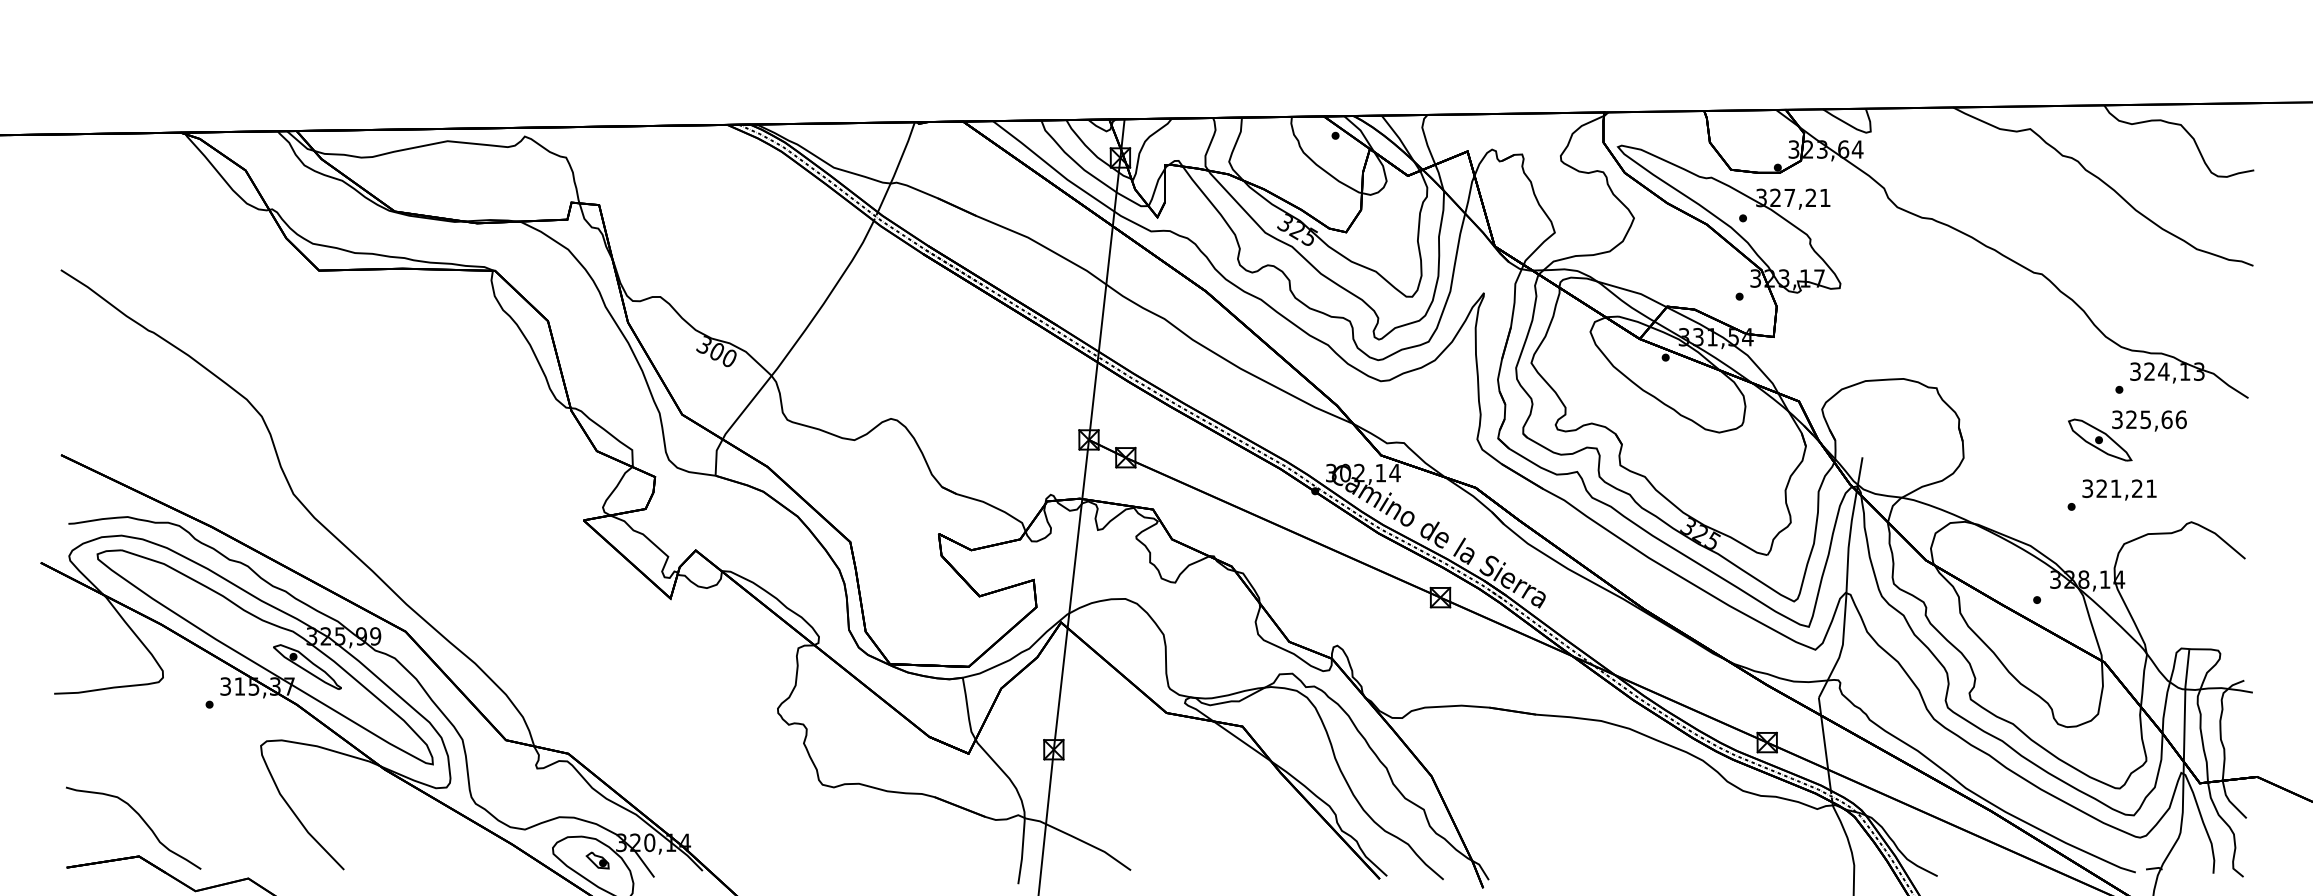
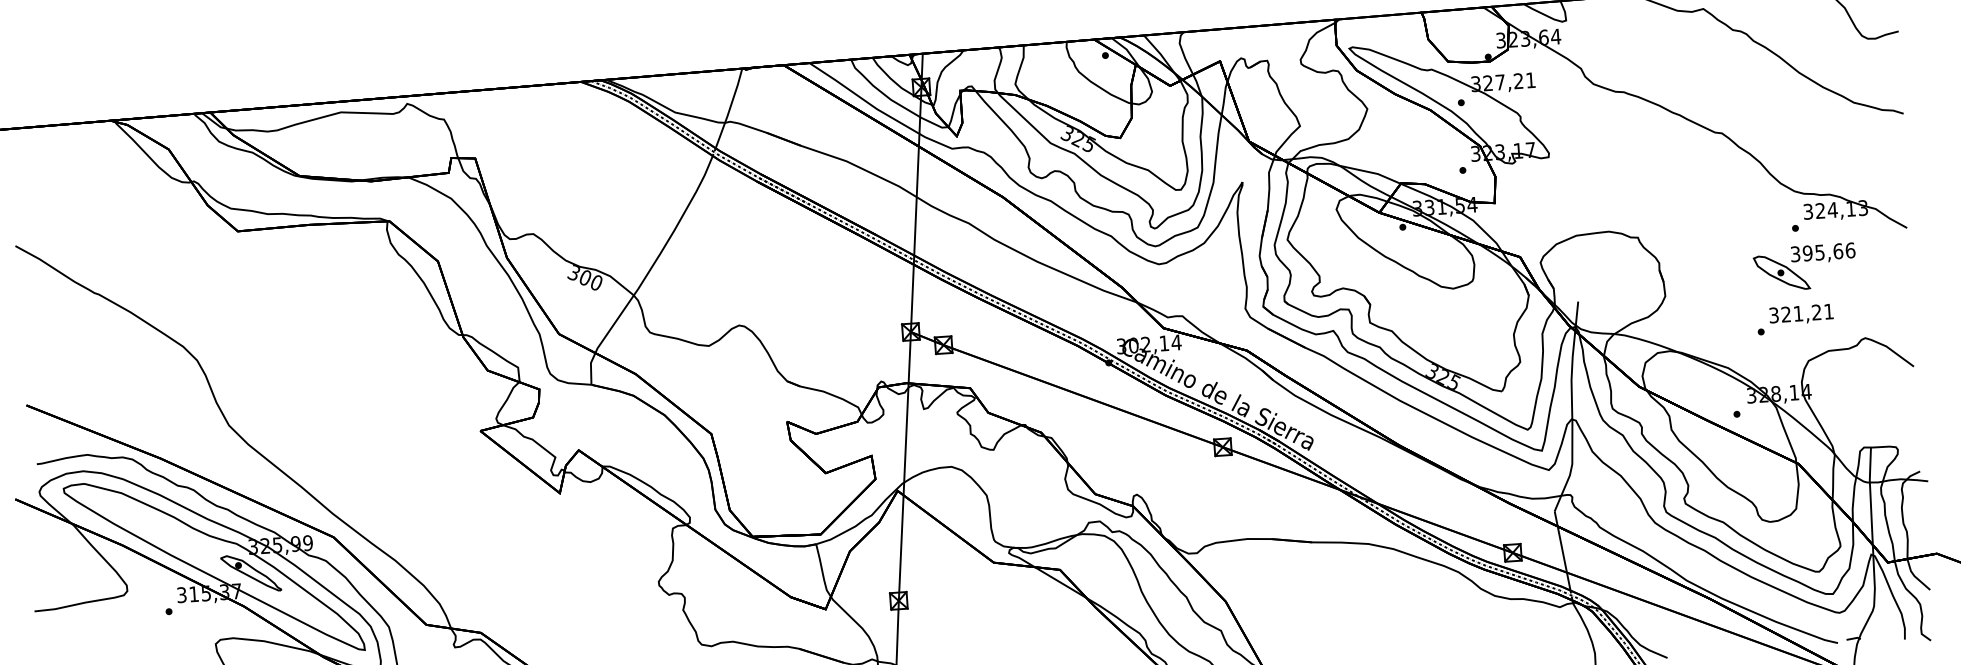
text: (2131, 419) -> (1807, 253), 325,66 -> 395,66

